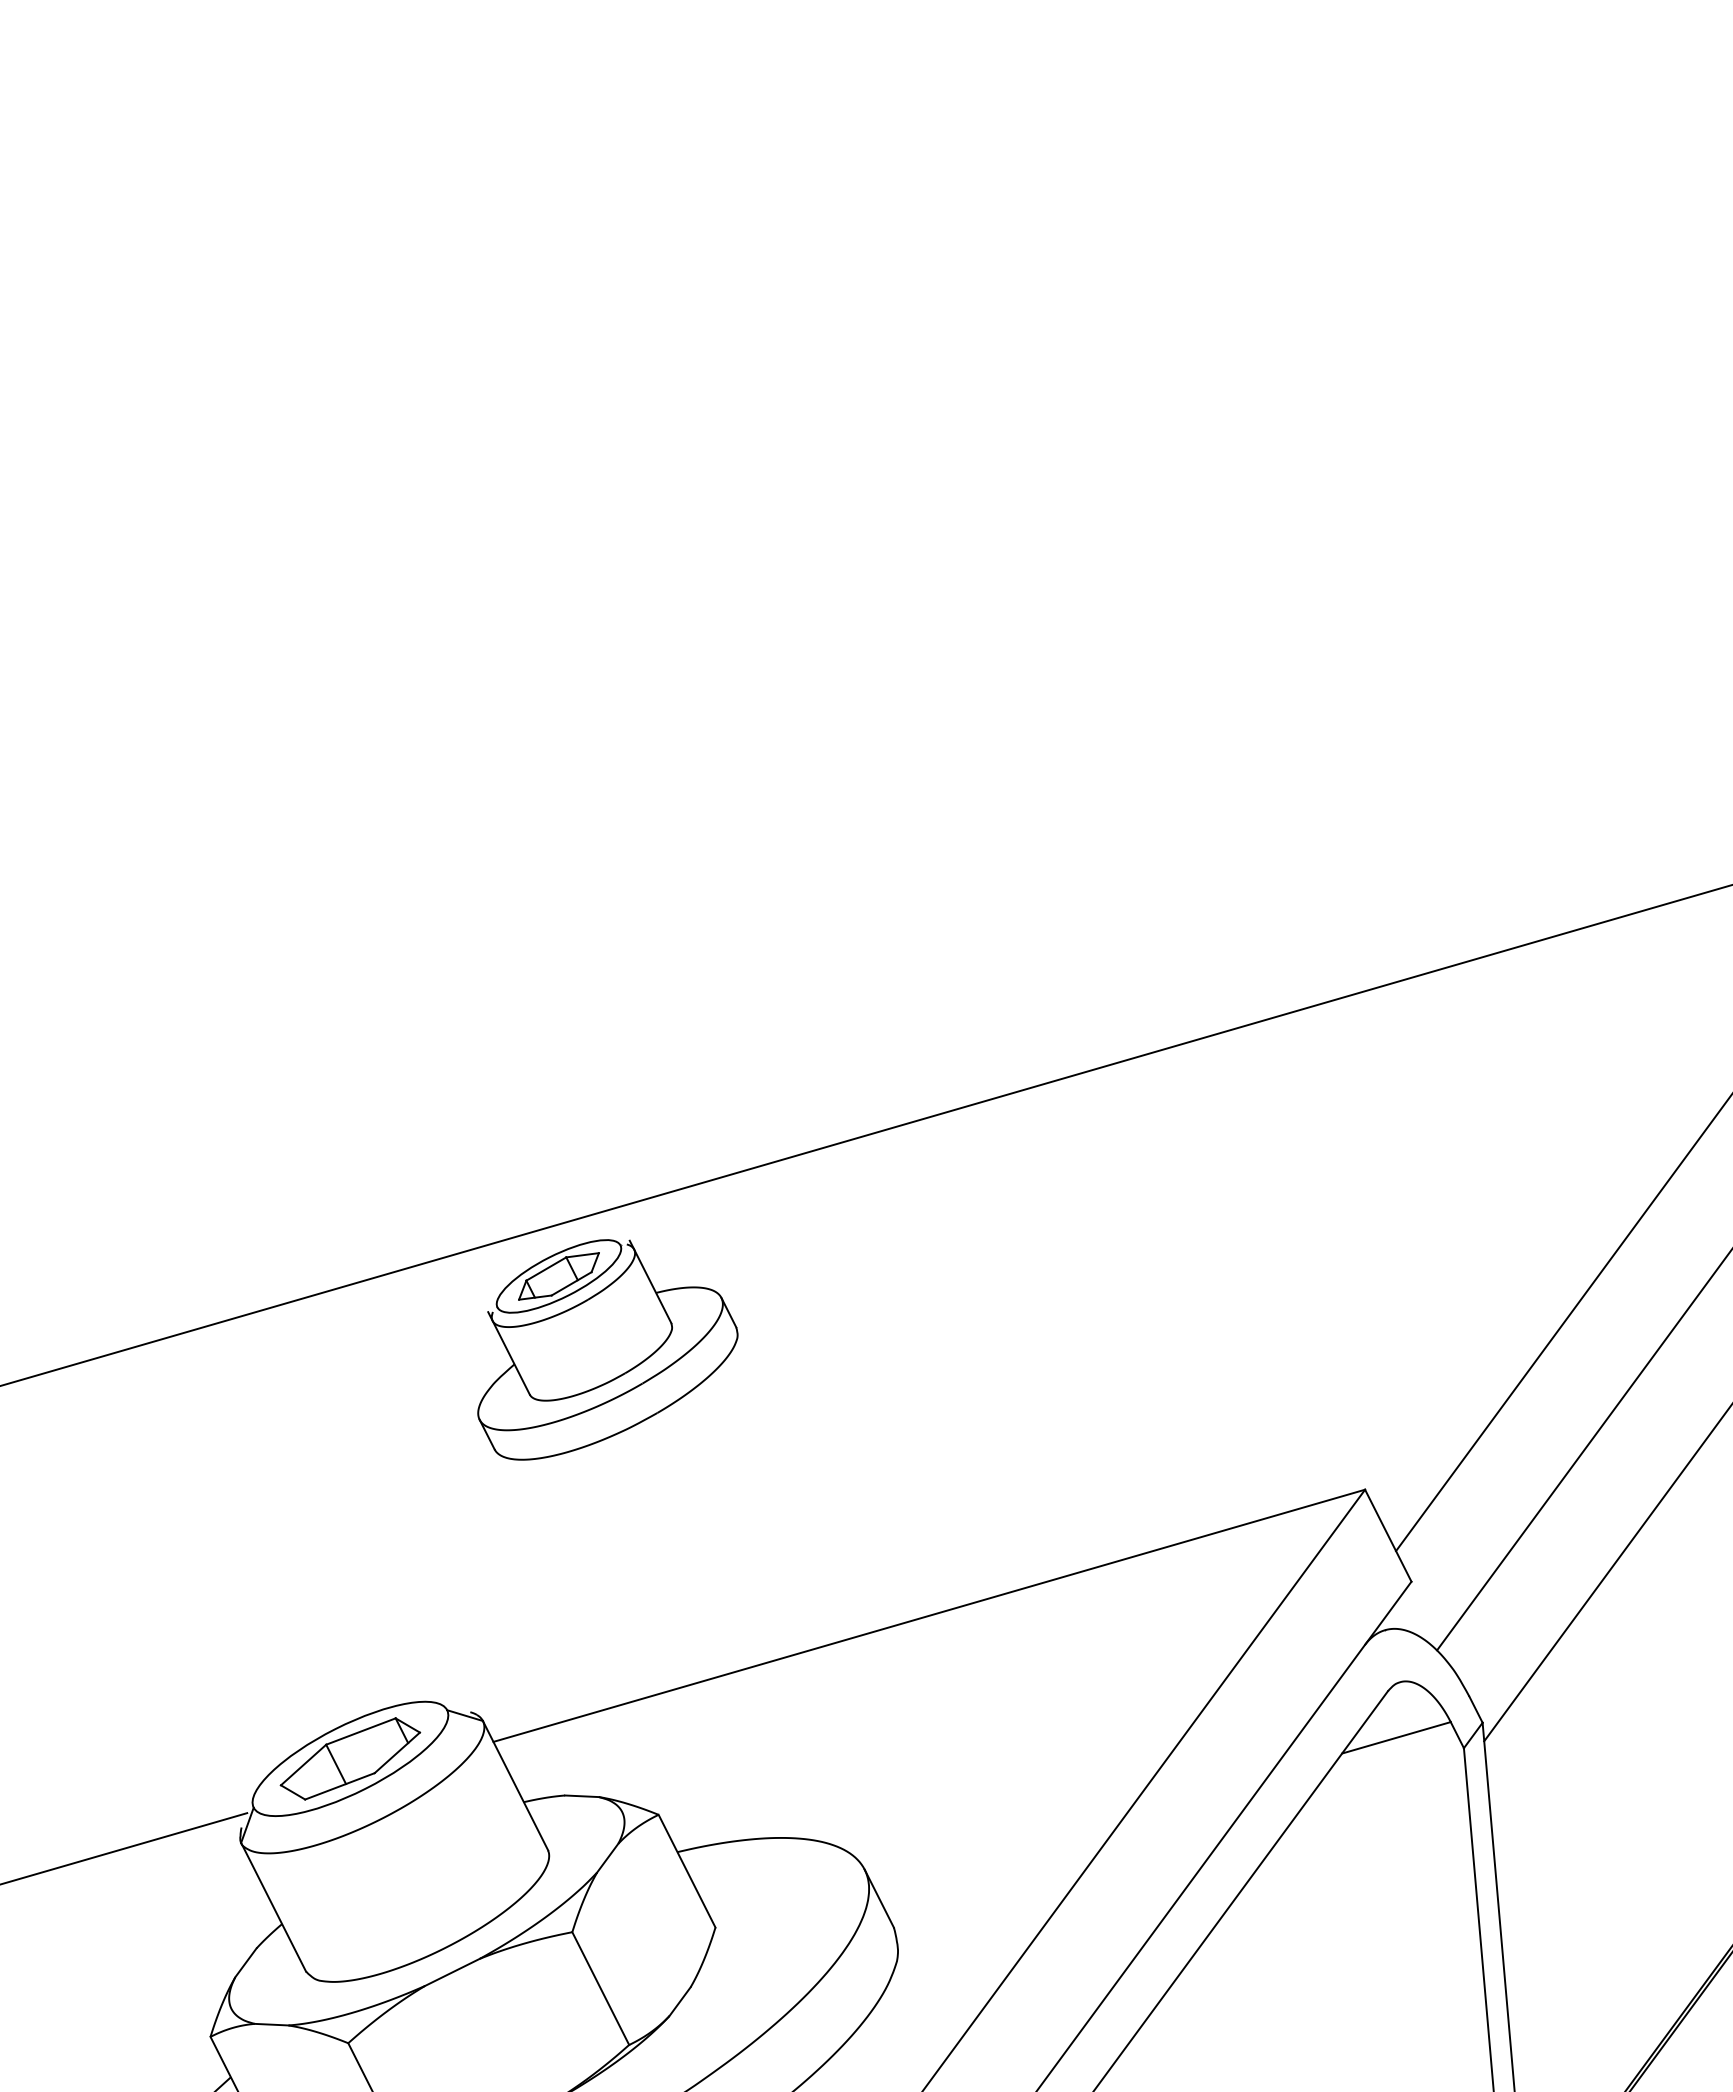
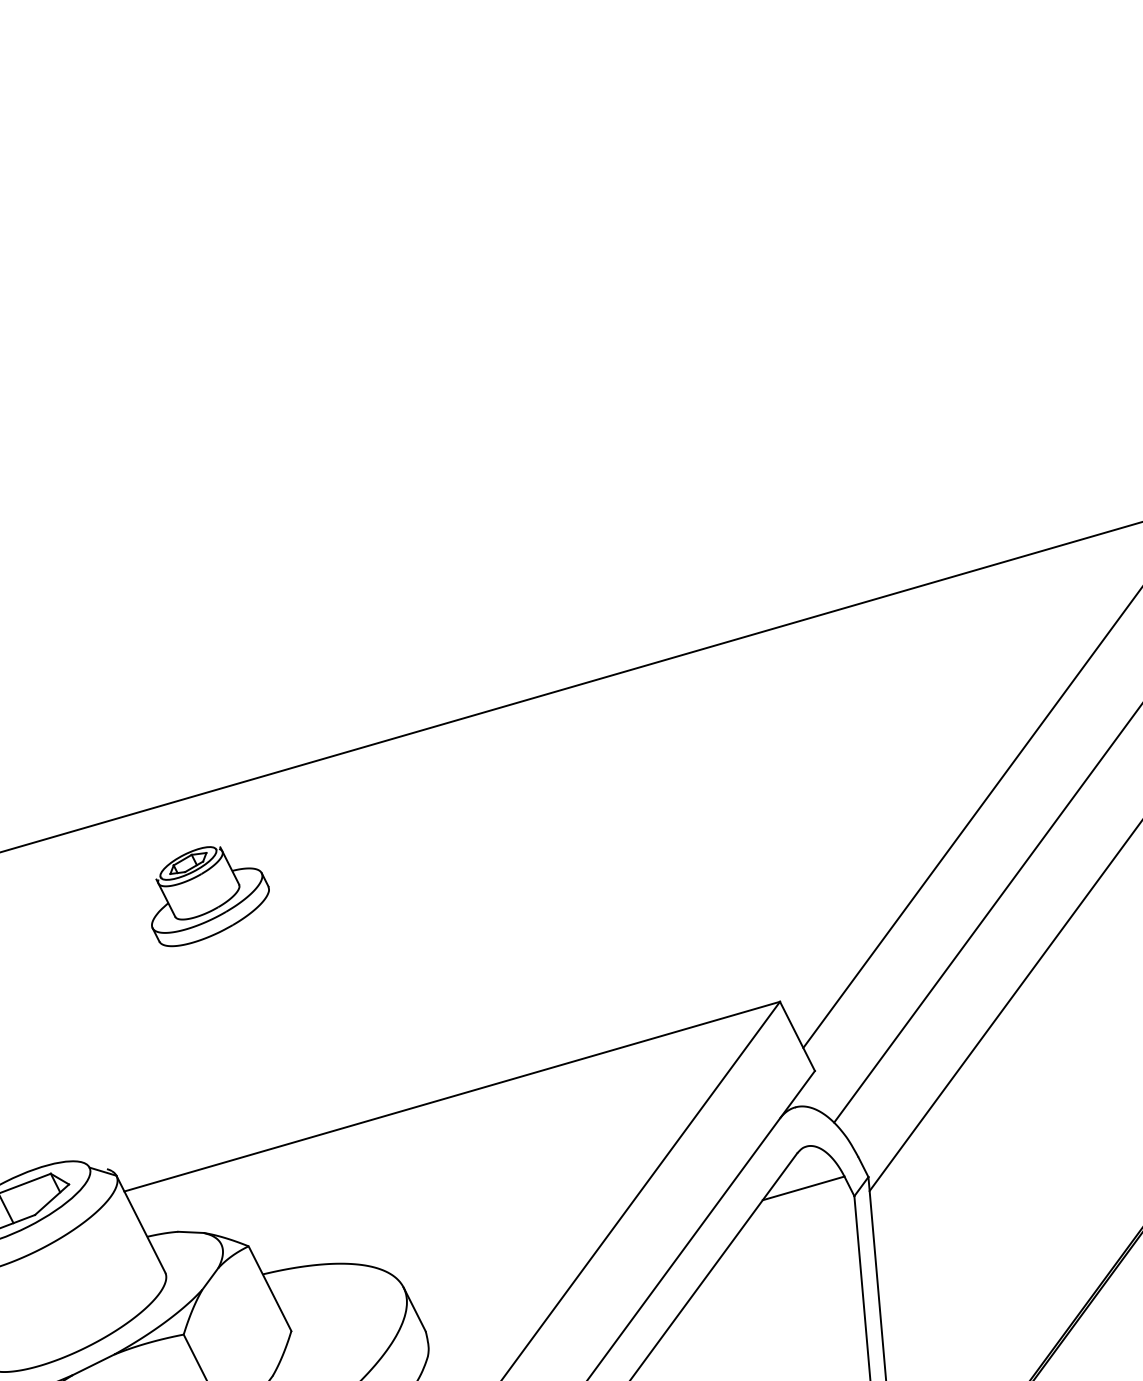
part: (607, 1349) -> (210, 896), size x0.6

